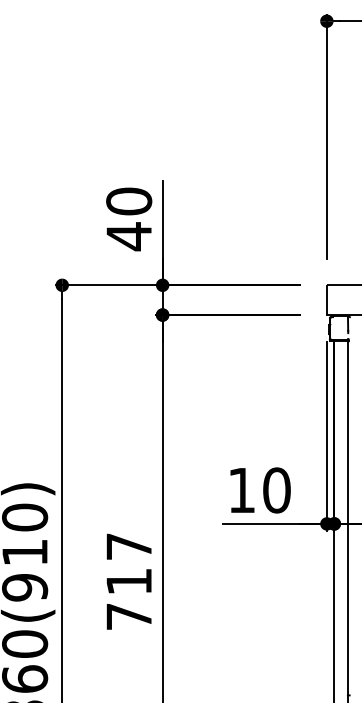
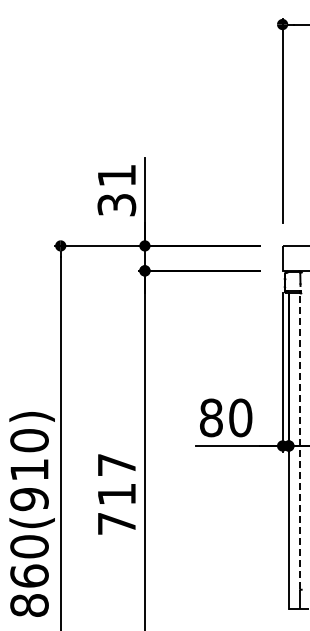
text: (128, 219) -> (116, 190), 40 -> 31
text: (242, 489) -> (211, 417), 10 -> 80
line: (348, 517) -> (300, 440), solid -> dashed

